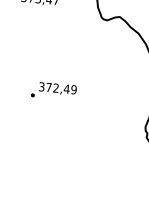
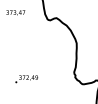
text: (53, 91) -> (26, 79), moved

